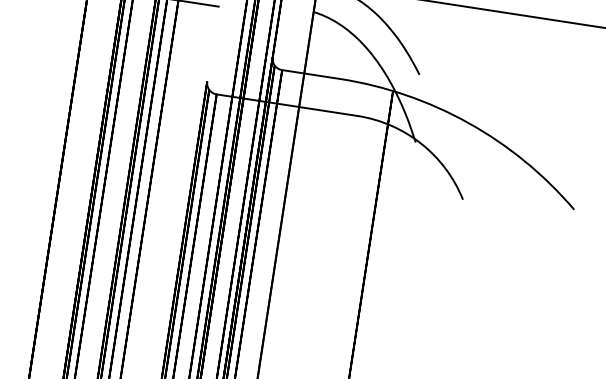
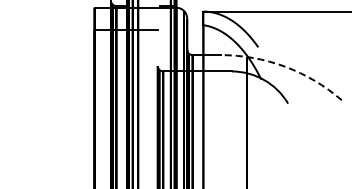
arc: (469, 122) -> (285, 66), solid -> dashed

